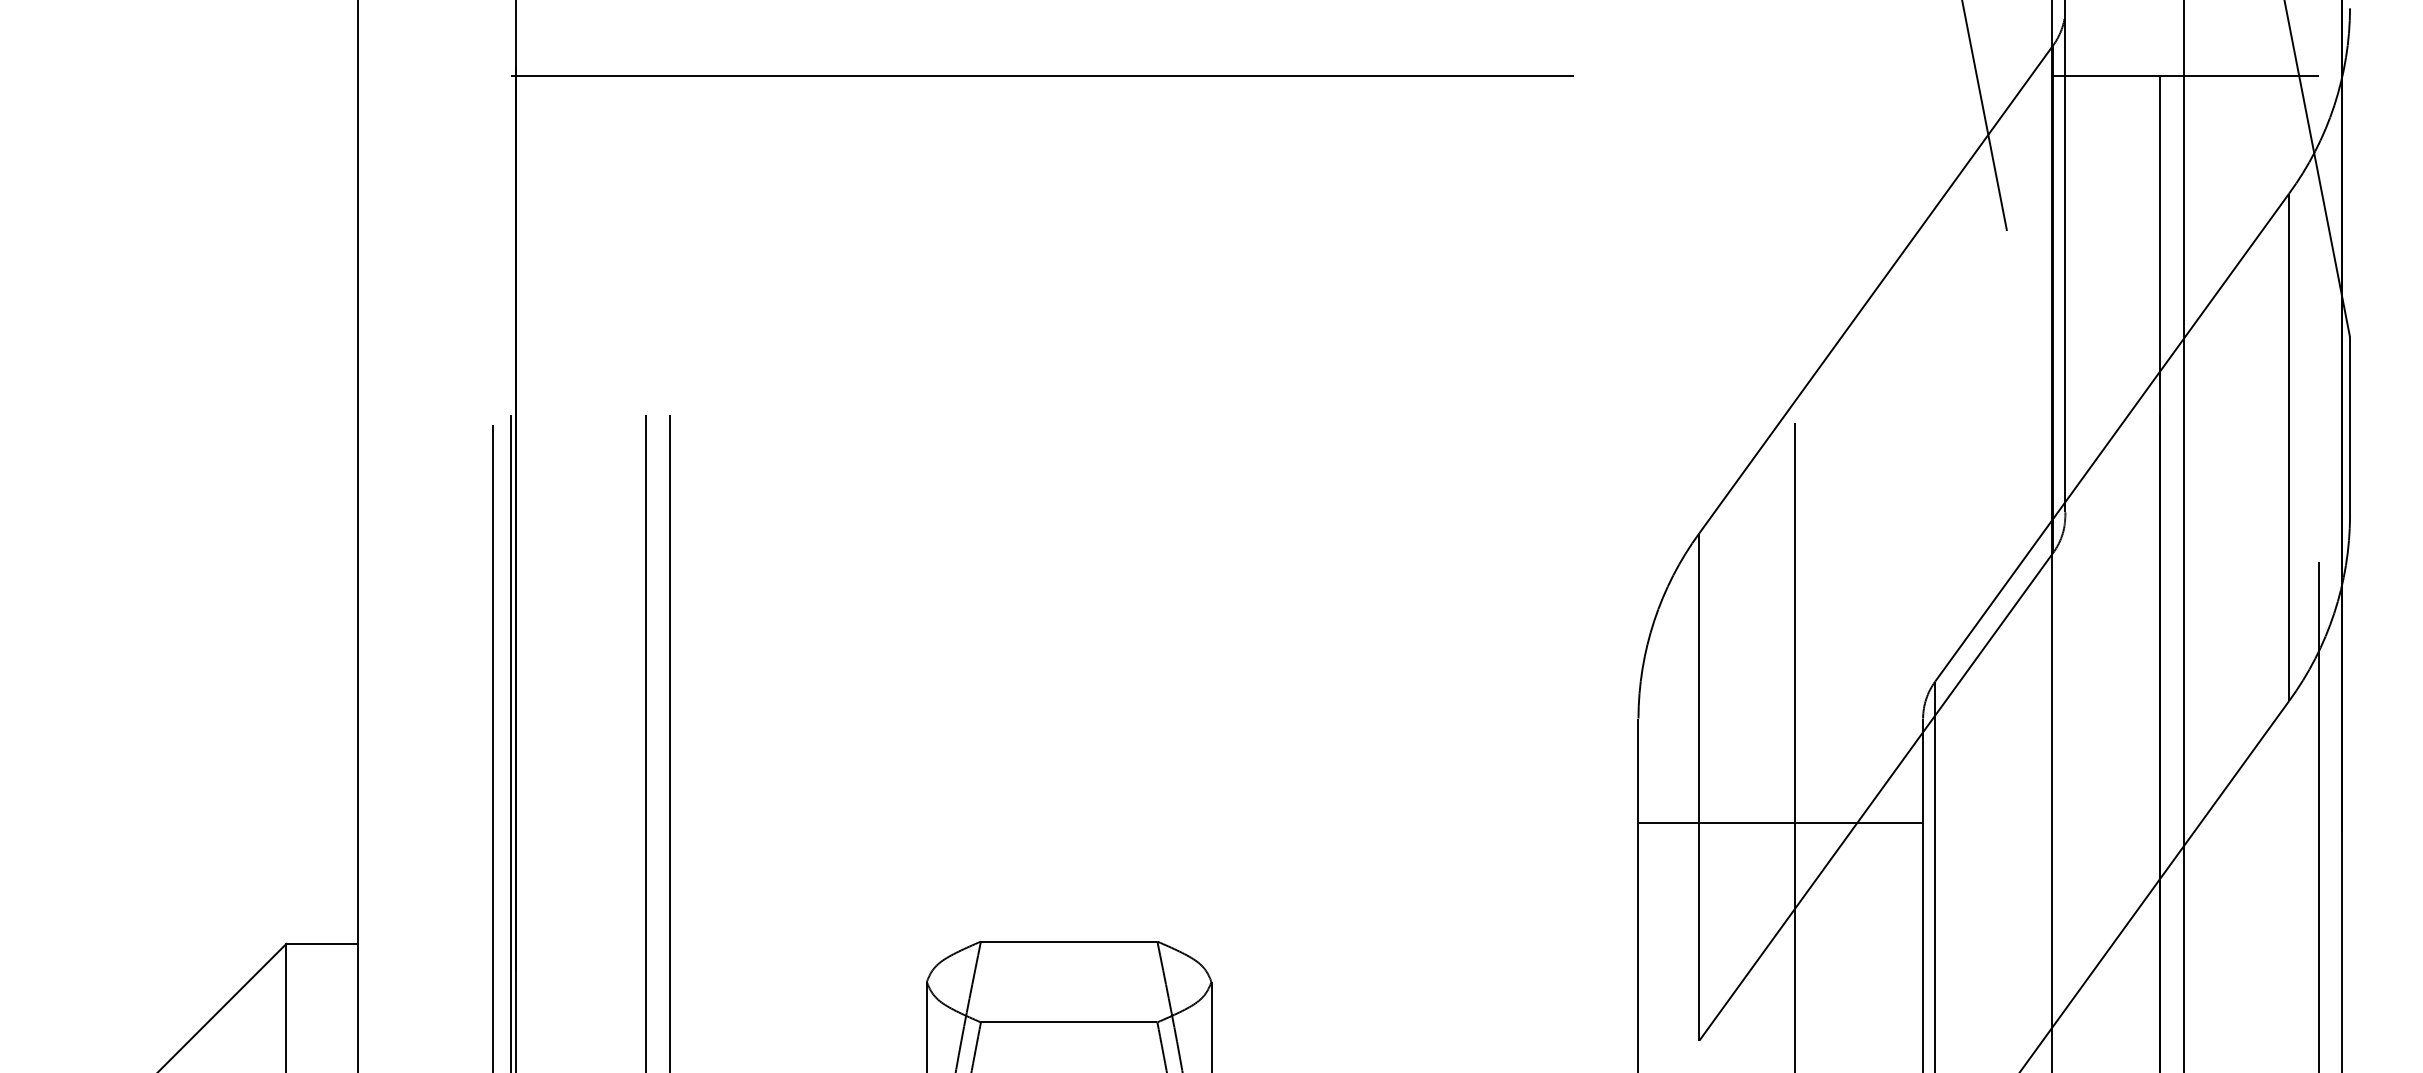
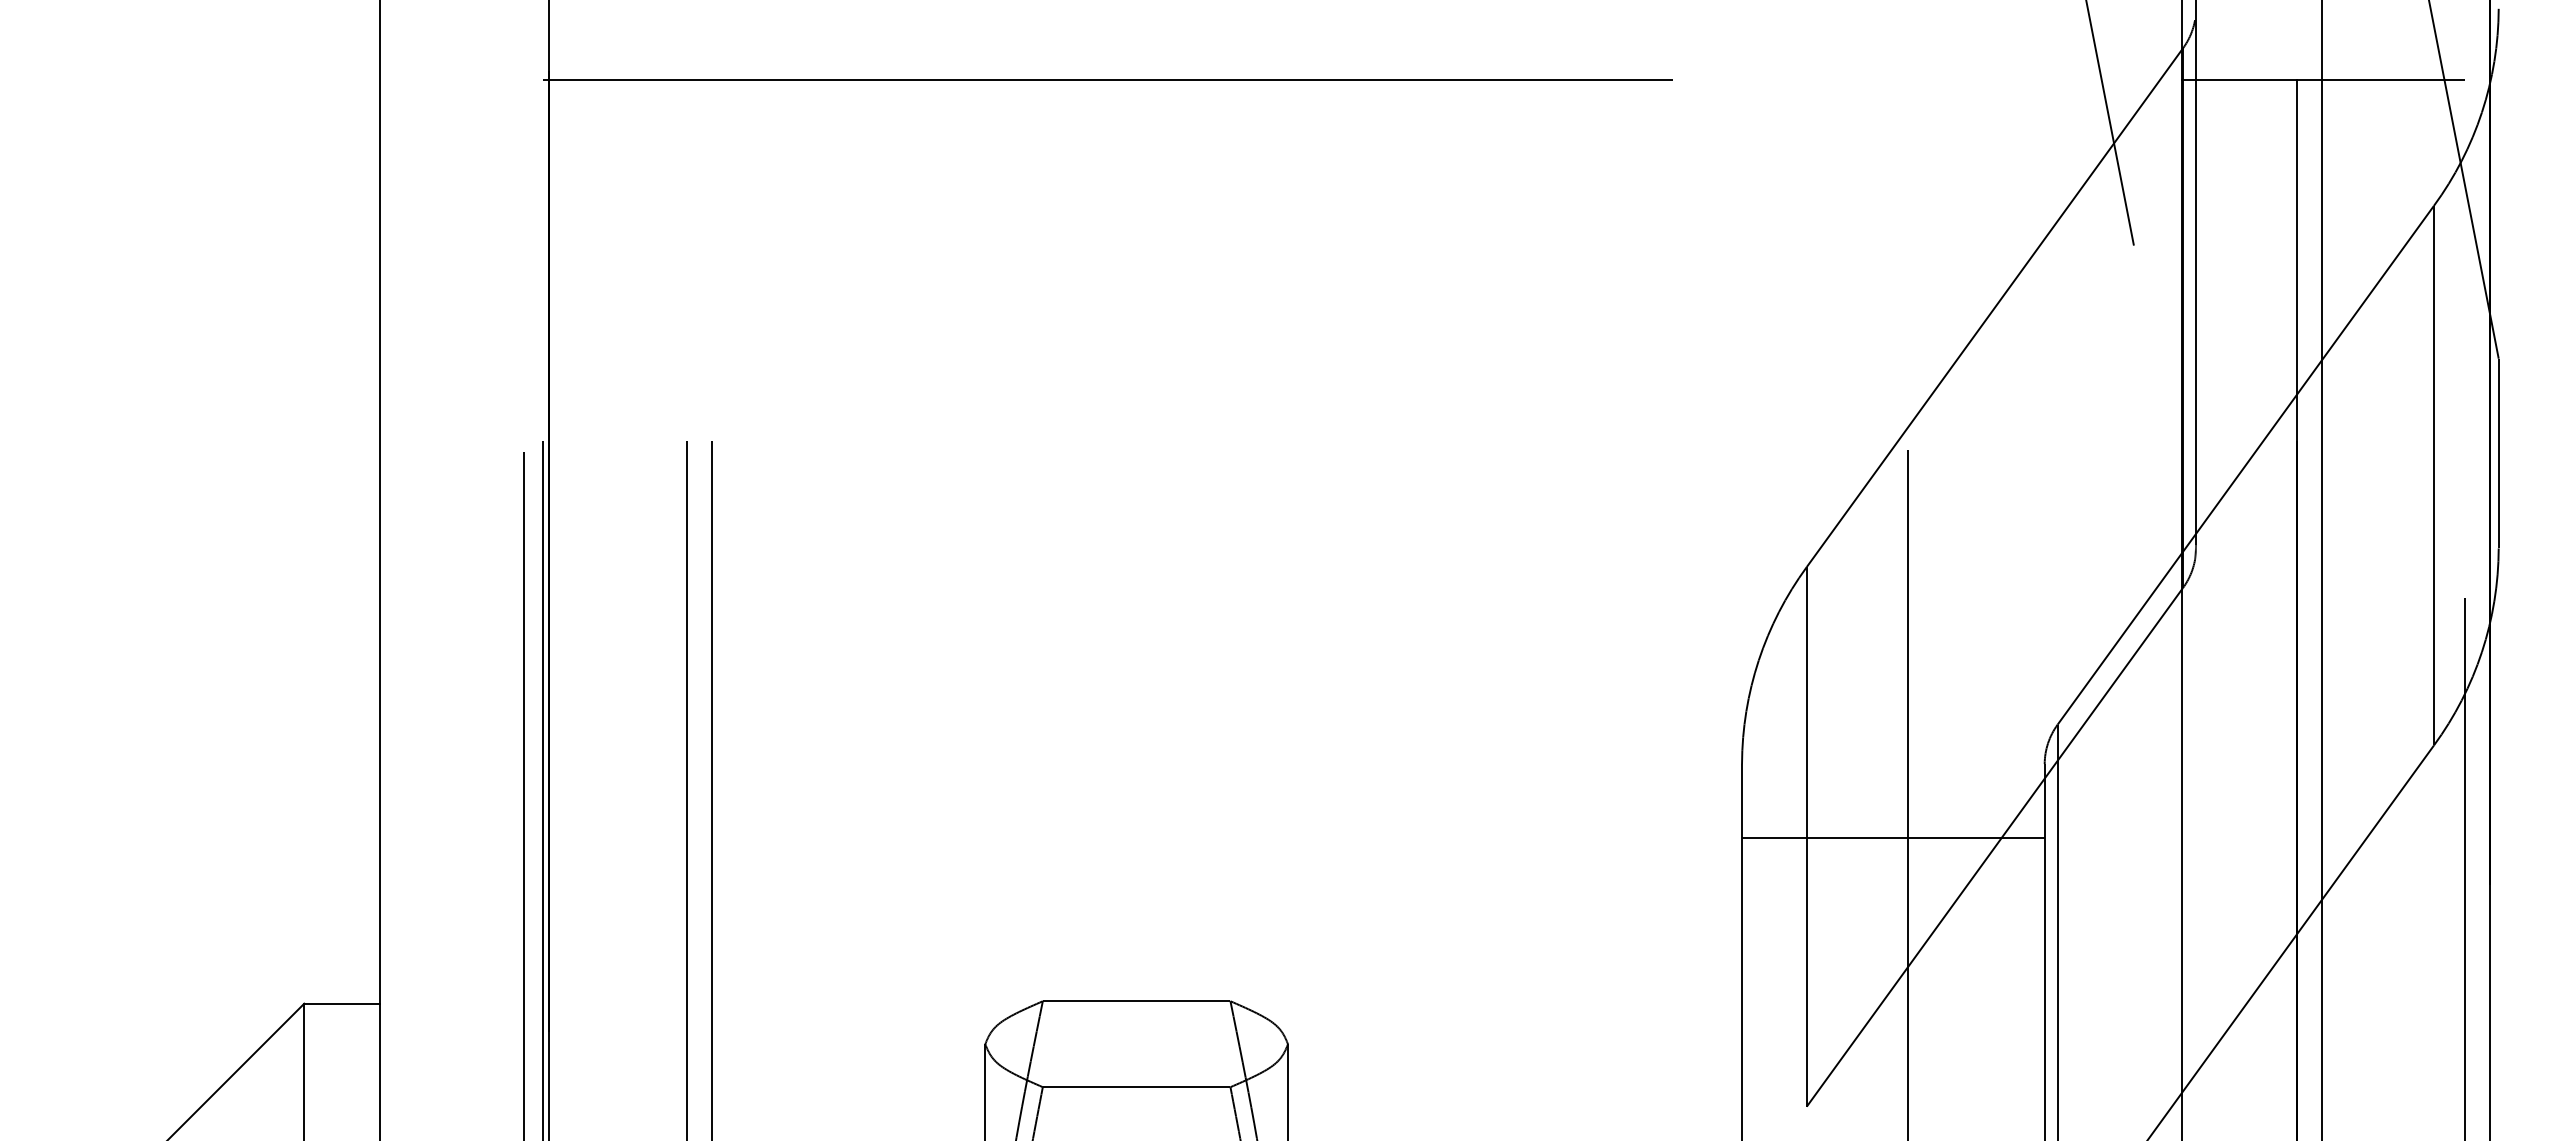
line: (1780, 823) -> (1893, 837), moved

